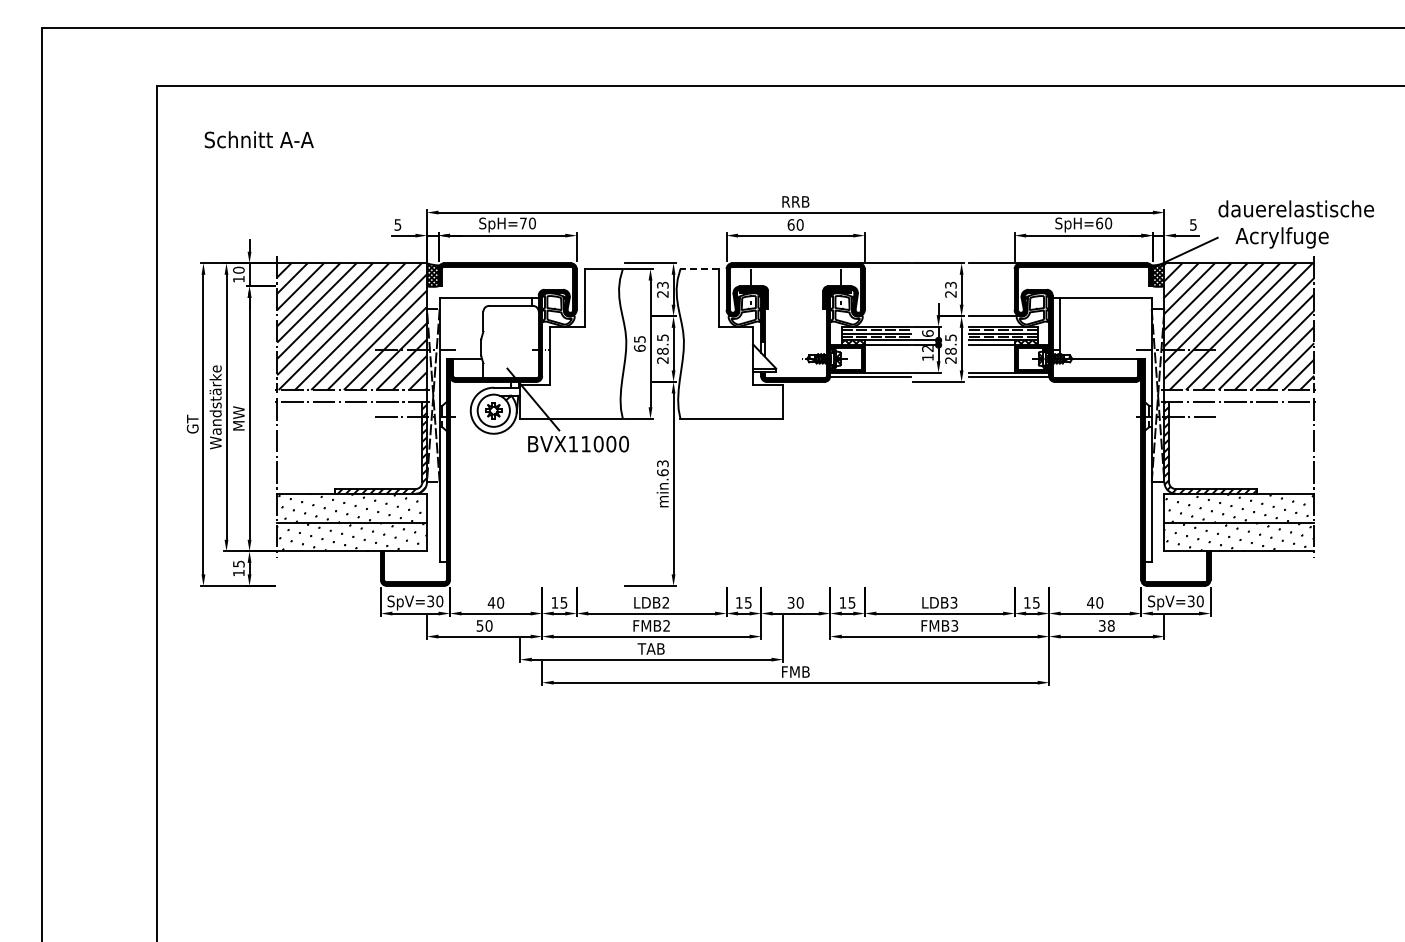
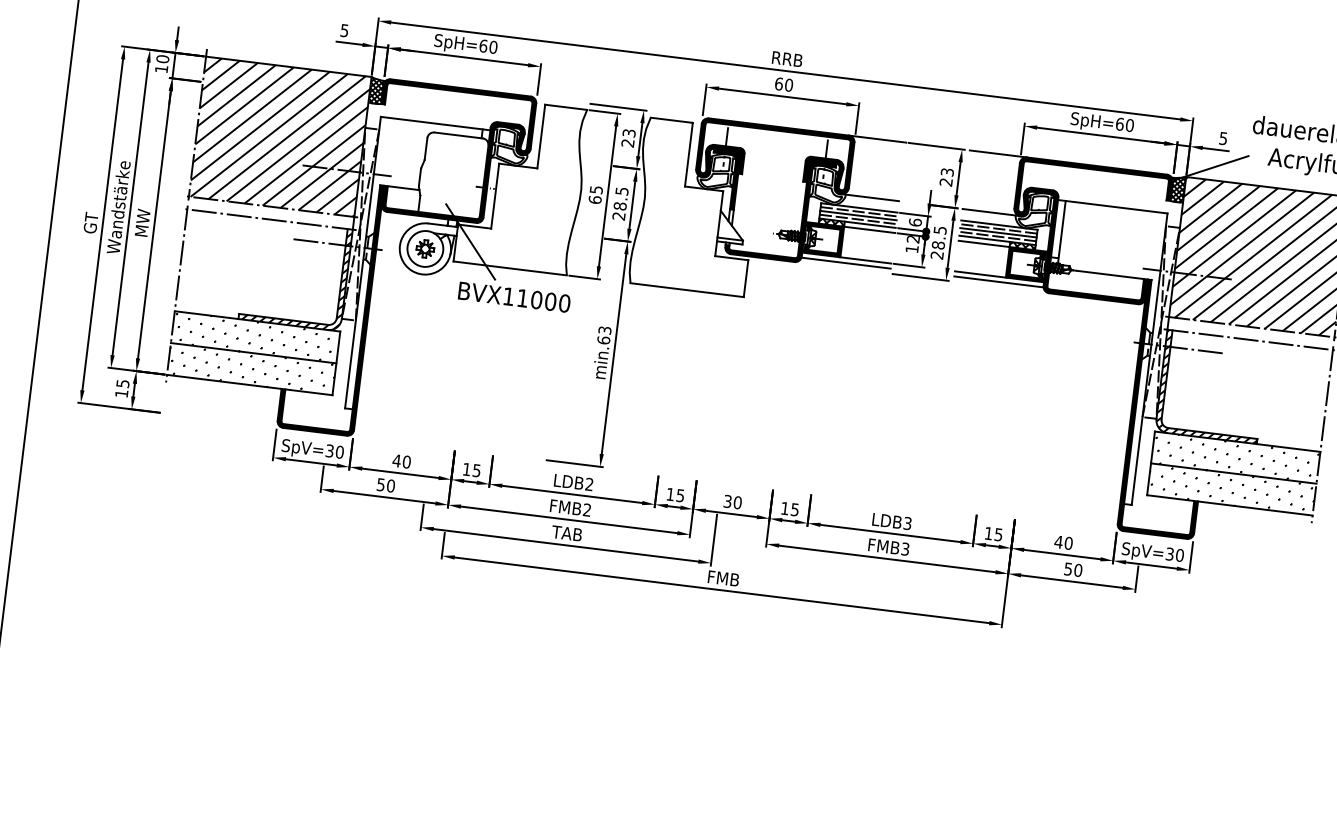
text: (523, 223) -> (483, 46), SpH=70 -> SpH=60
line: (699, 269) -> (671, 120), dashed -> solid
line: (884, 316) -> (869, 197), added
text: (1106, 625) -> (1073, 569), 38 -> 50

